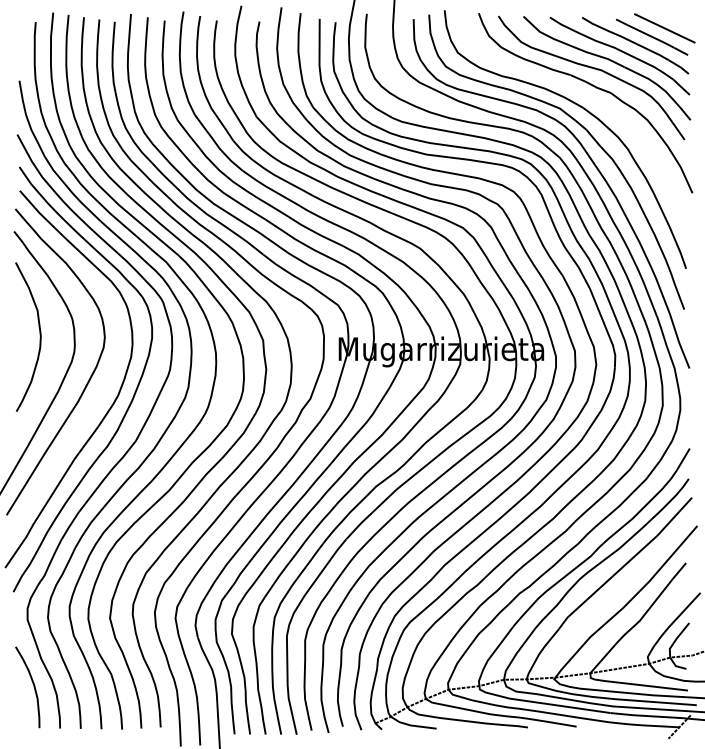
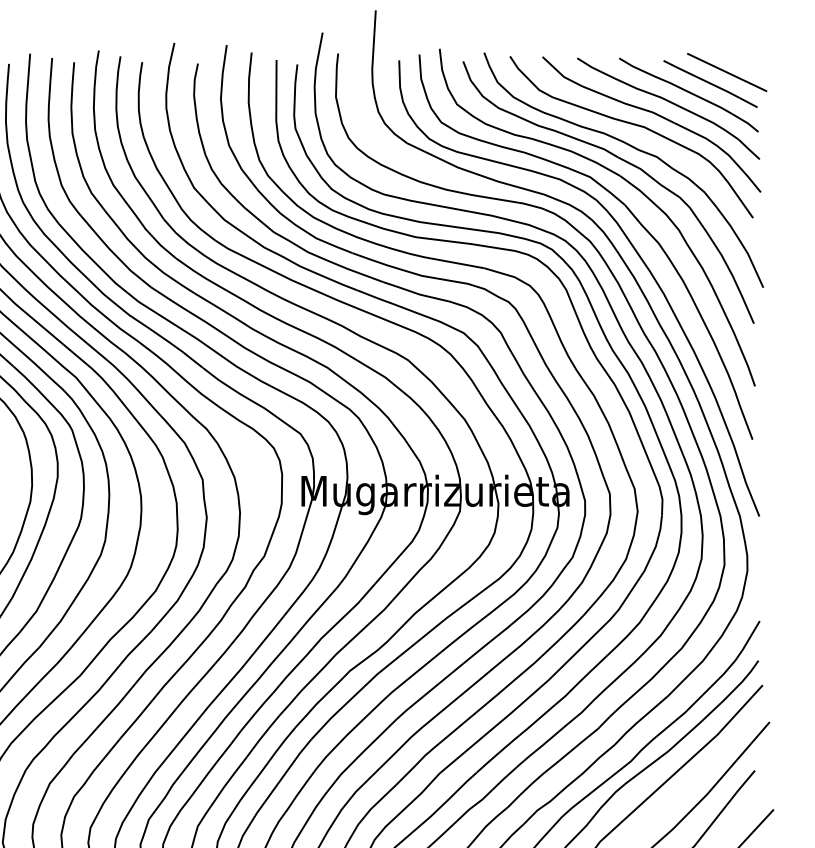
part: (584, 96) -> (622, 161), added

